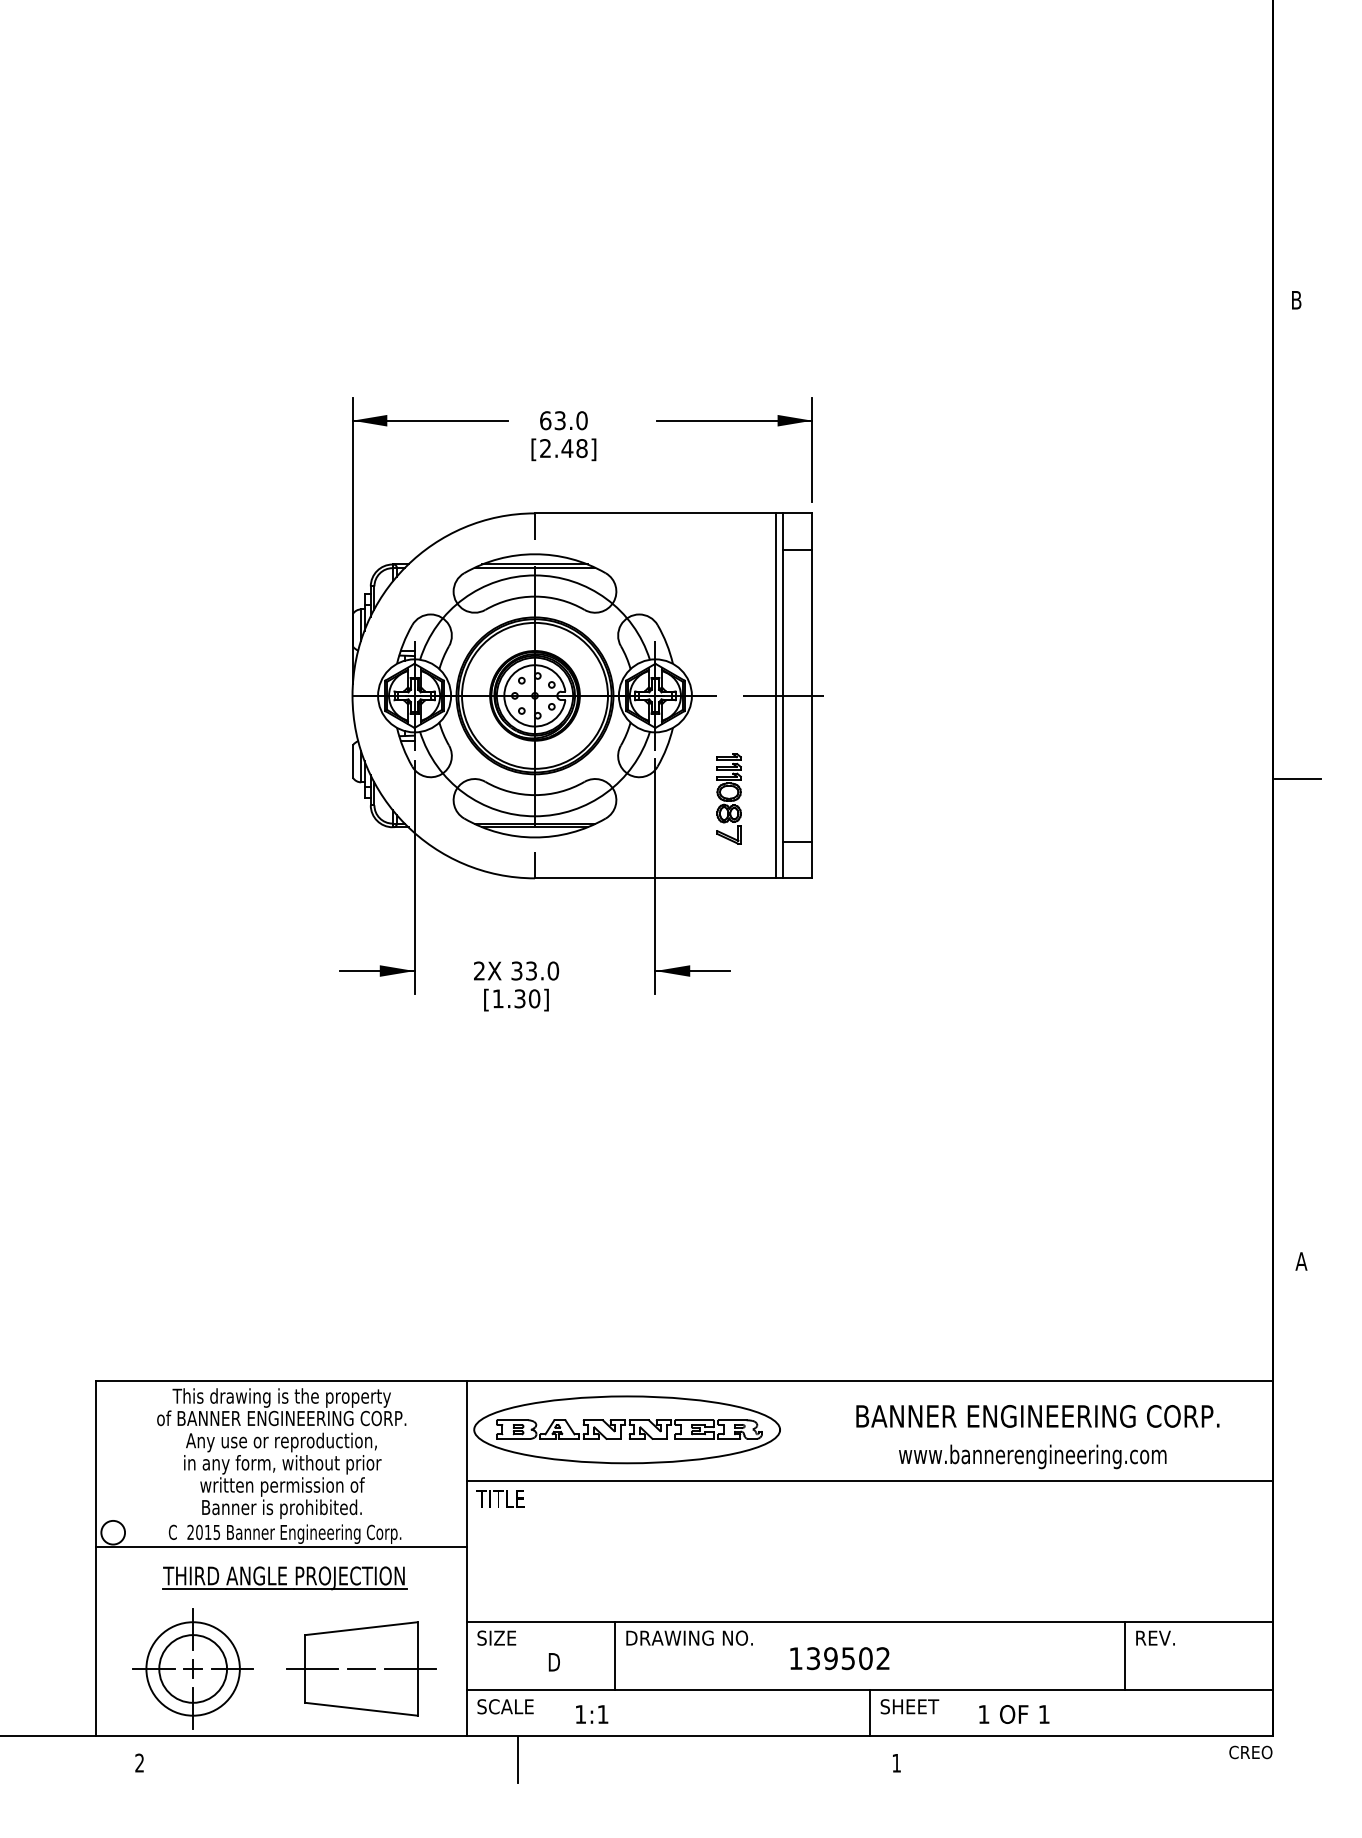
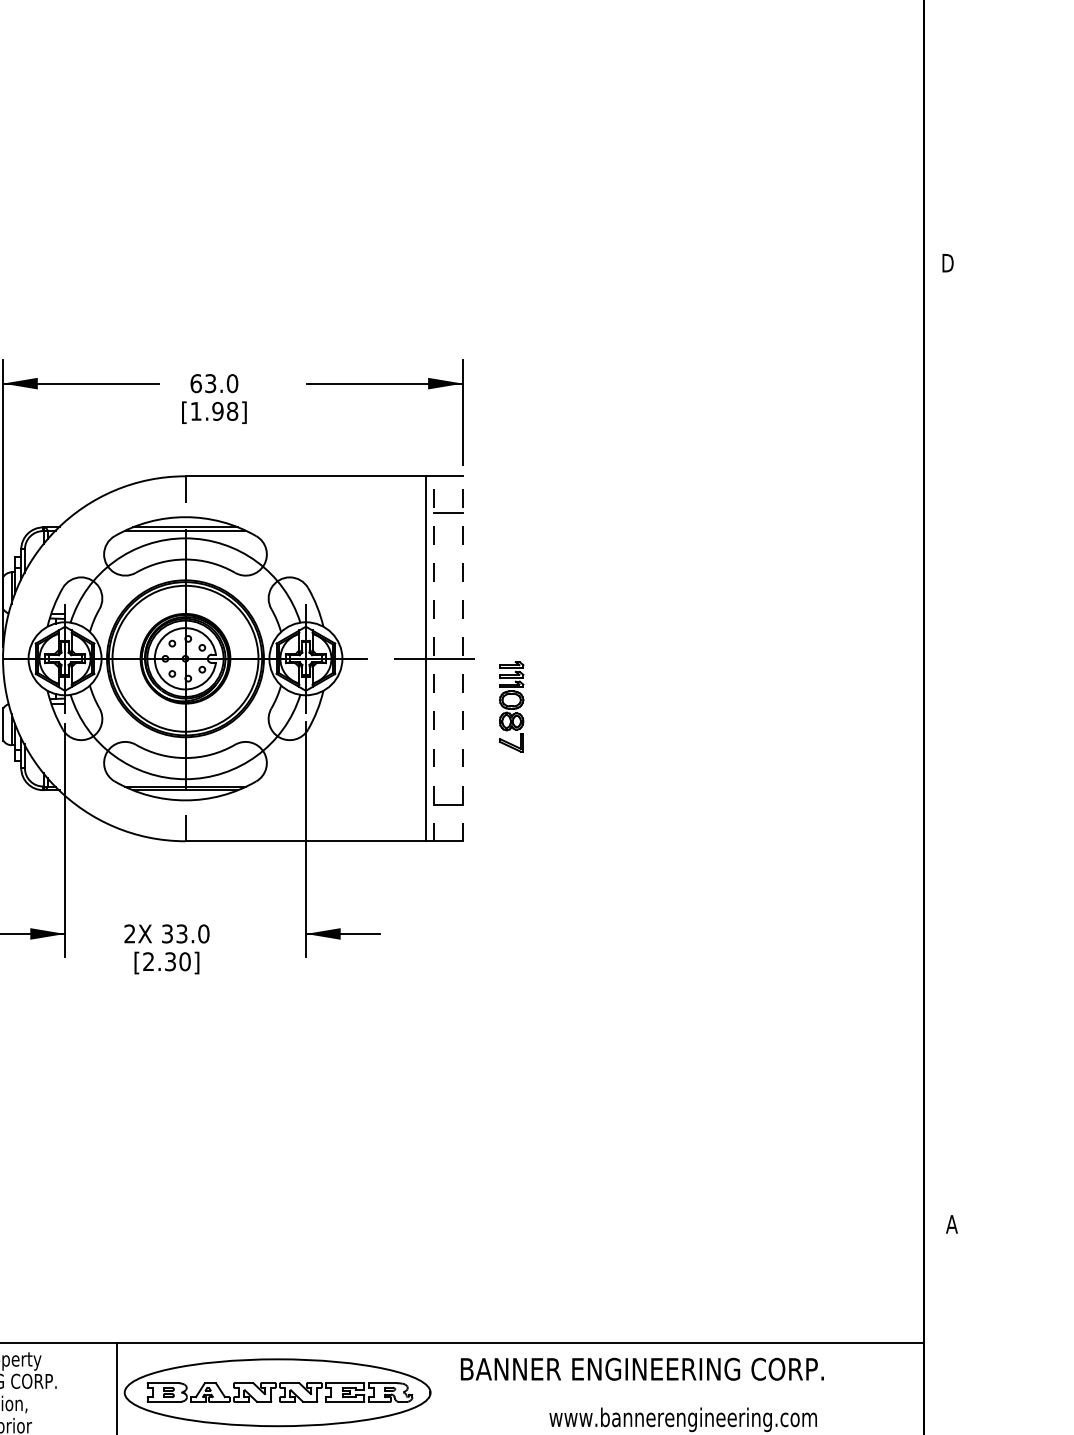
text: (1298, 300) -> (949, 263), B -> D
text: (556, 448) -> (207, 411), [2.48] -> [1.98]
line: (783, 695) -> (434, 658), solid -> dashed
line: (812, 695) -> (463, 658), solid -> dashed
line: (1298, 779) -> (949, 742), removed
part: (728, 798) -> (511, 706), moved
text: (497, 998) -> (148, 961), [1.30] -> [2.30]
text: (1037, 1416) -> (642, 1369), moved

